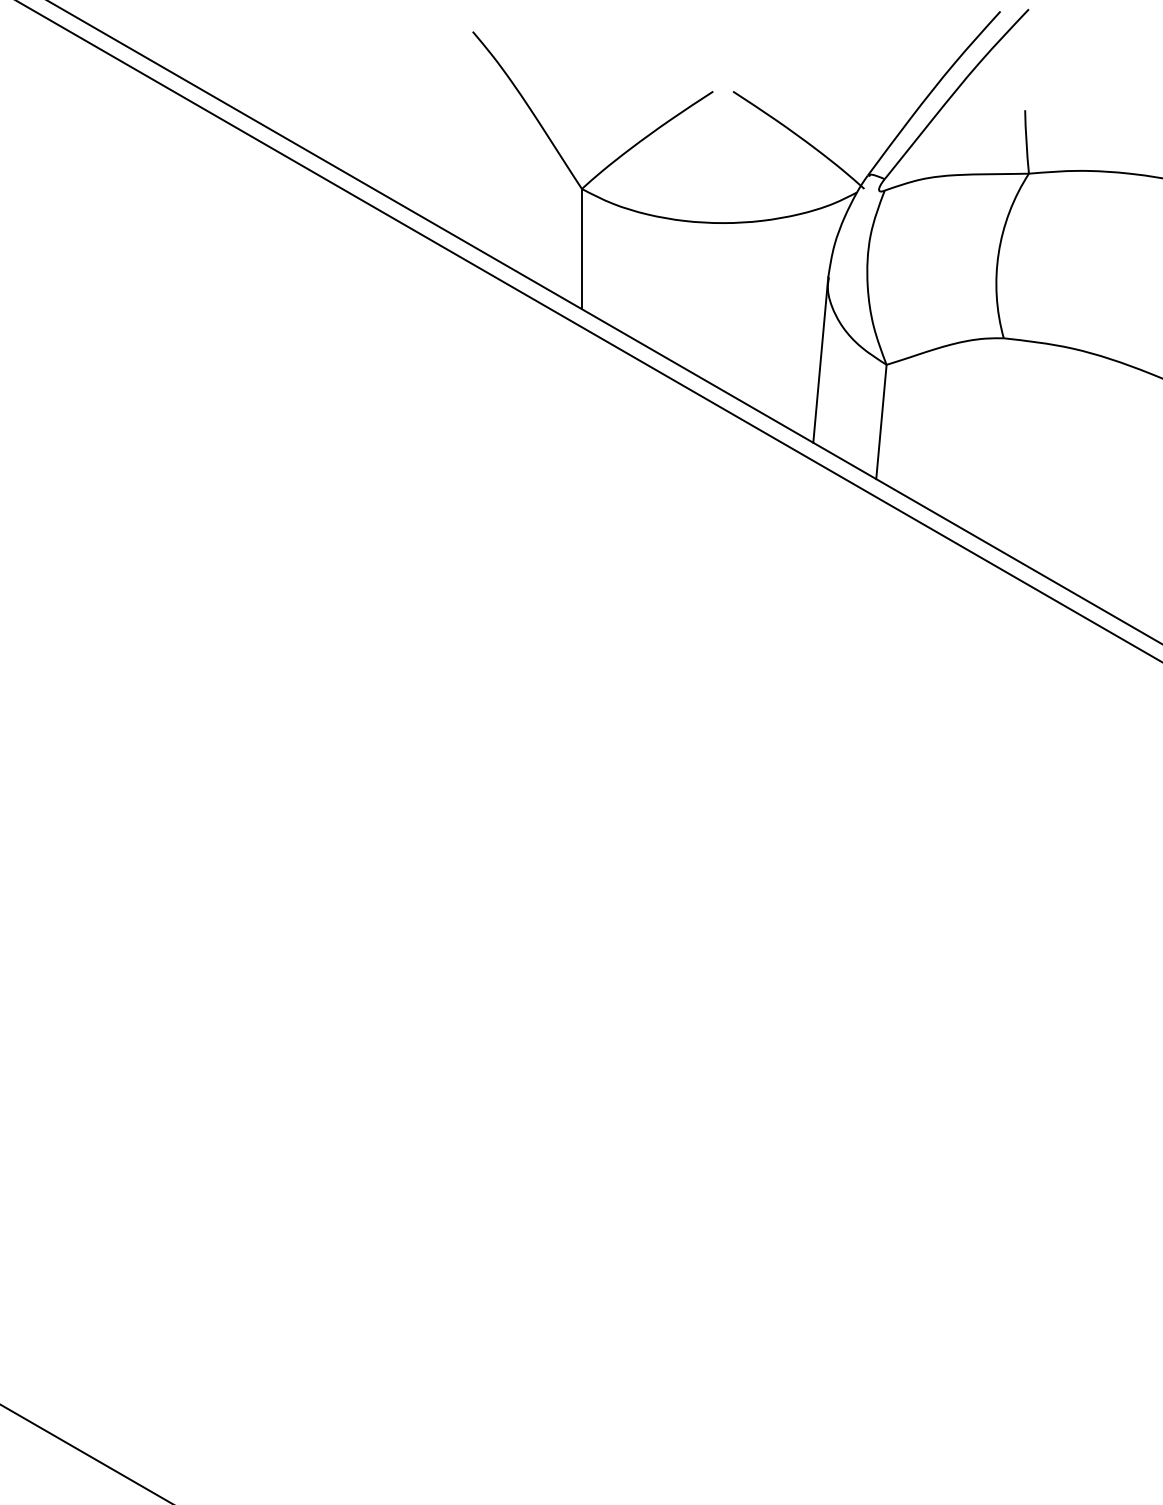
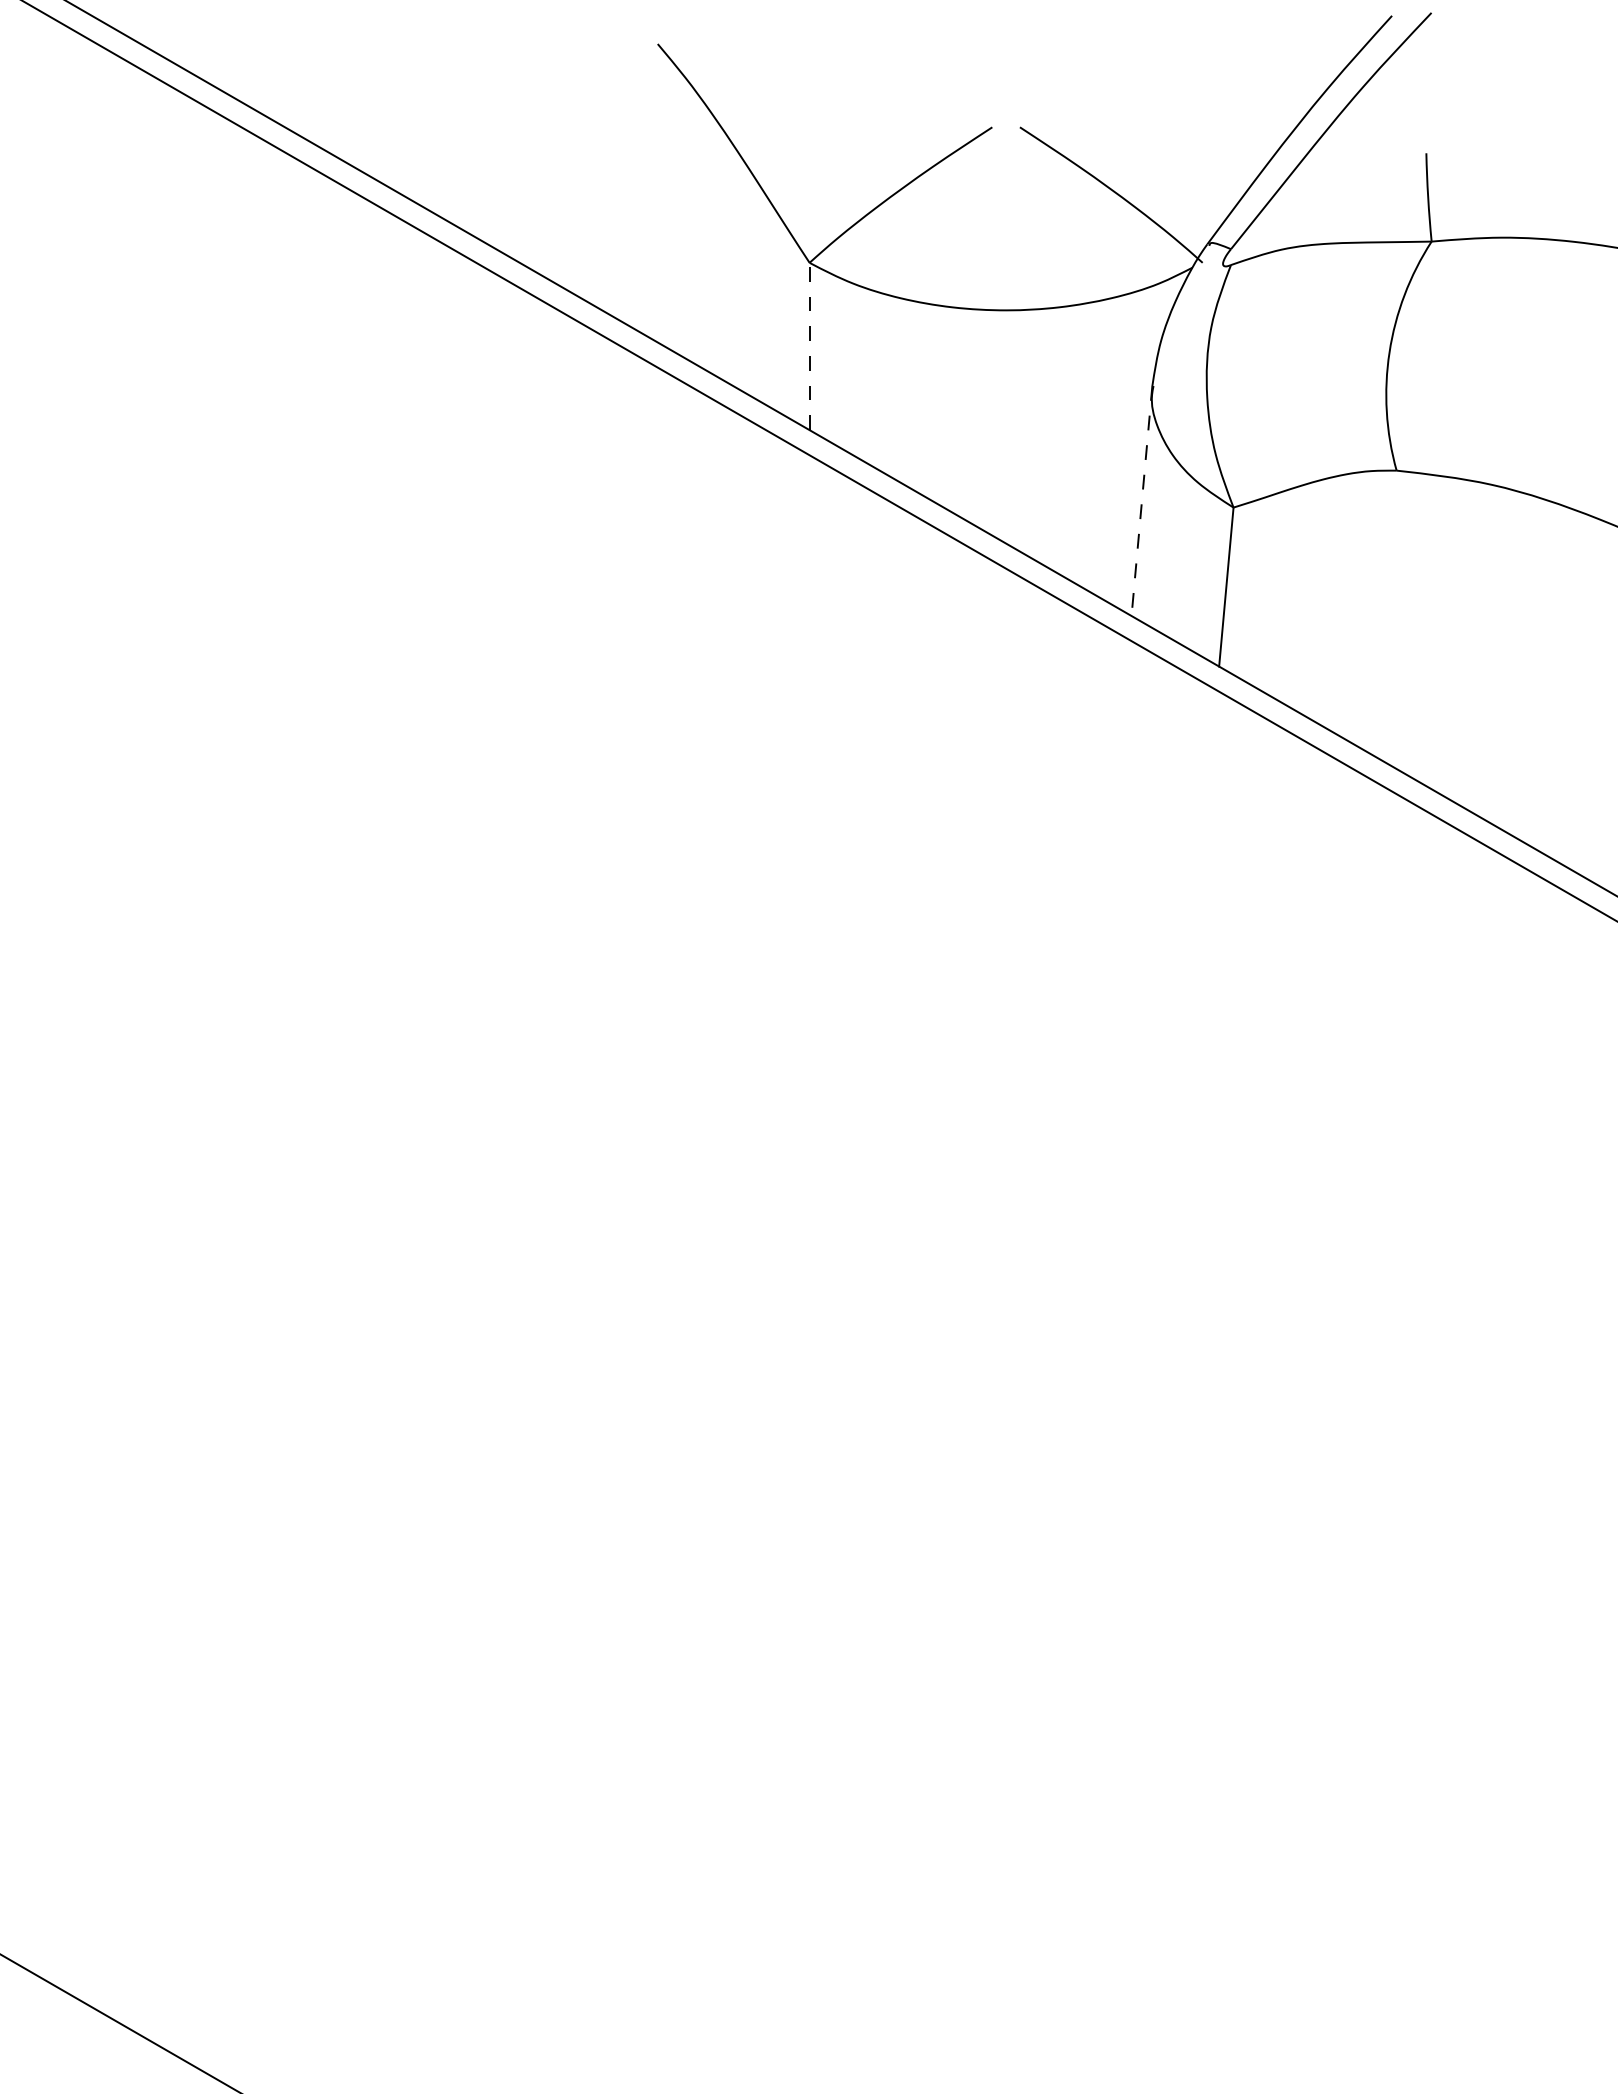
line: (581, 248) -> (809, 345), solid -> dashed
line: (820, 360) -> (1141, 501), solid -> dashed

